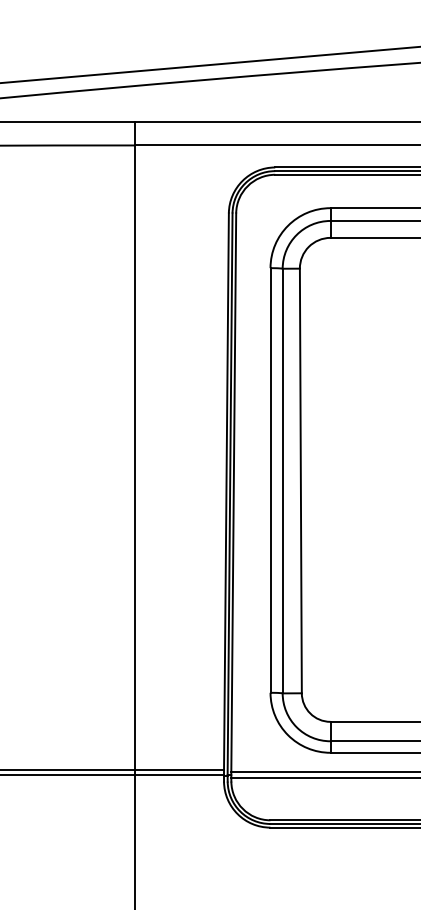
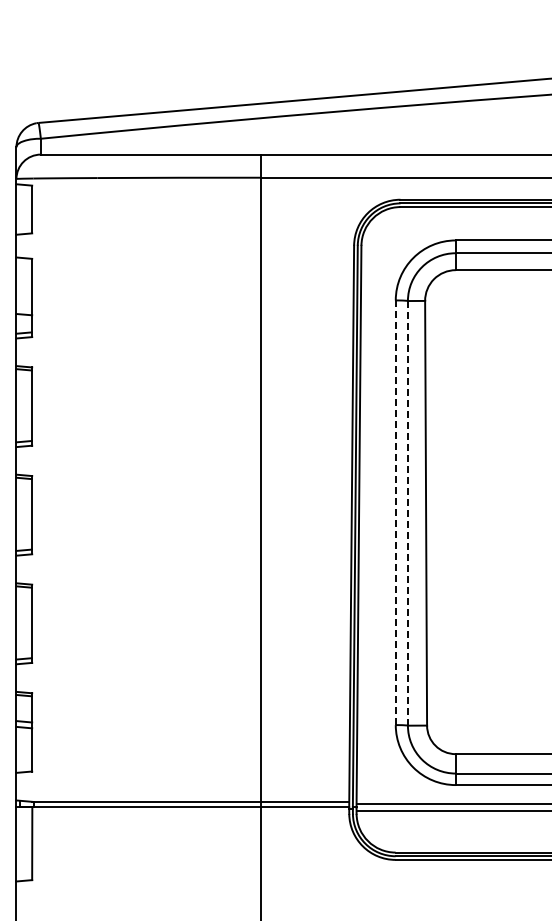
line: (270, 480) -> (395, 512), solid -> dashed
line: (282, 480) -> (407, 512), solid -> dashed

